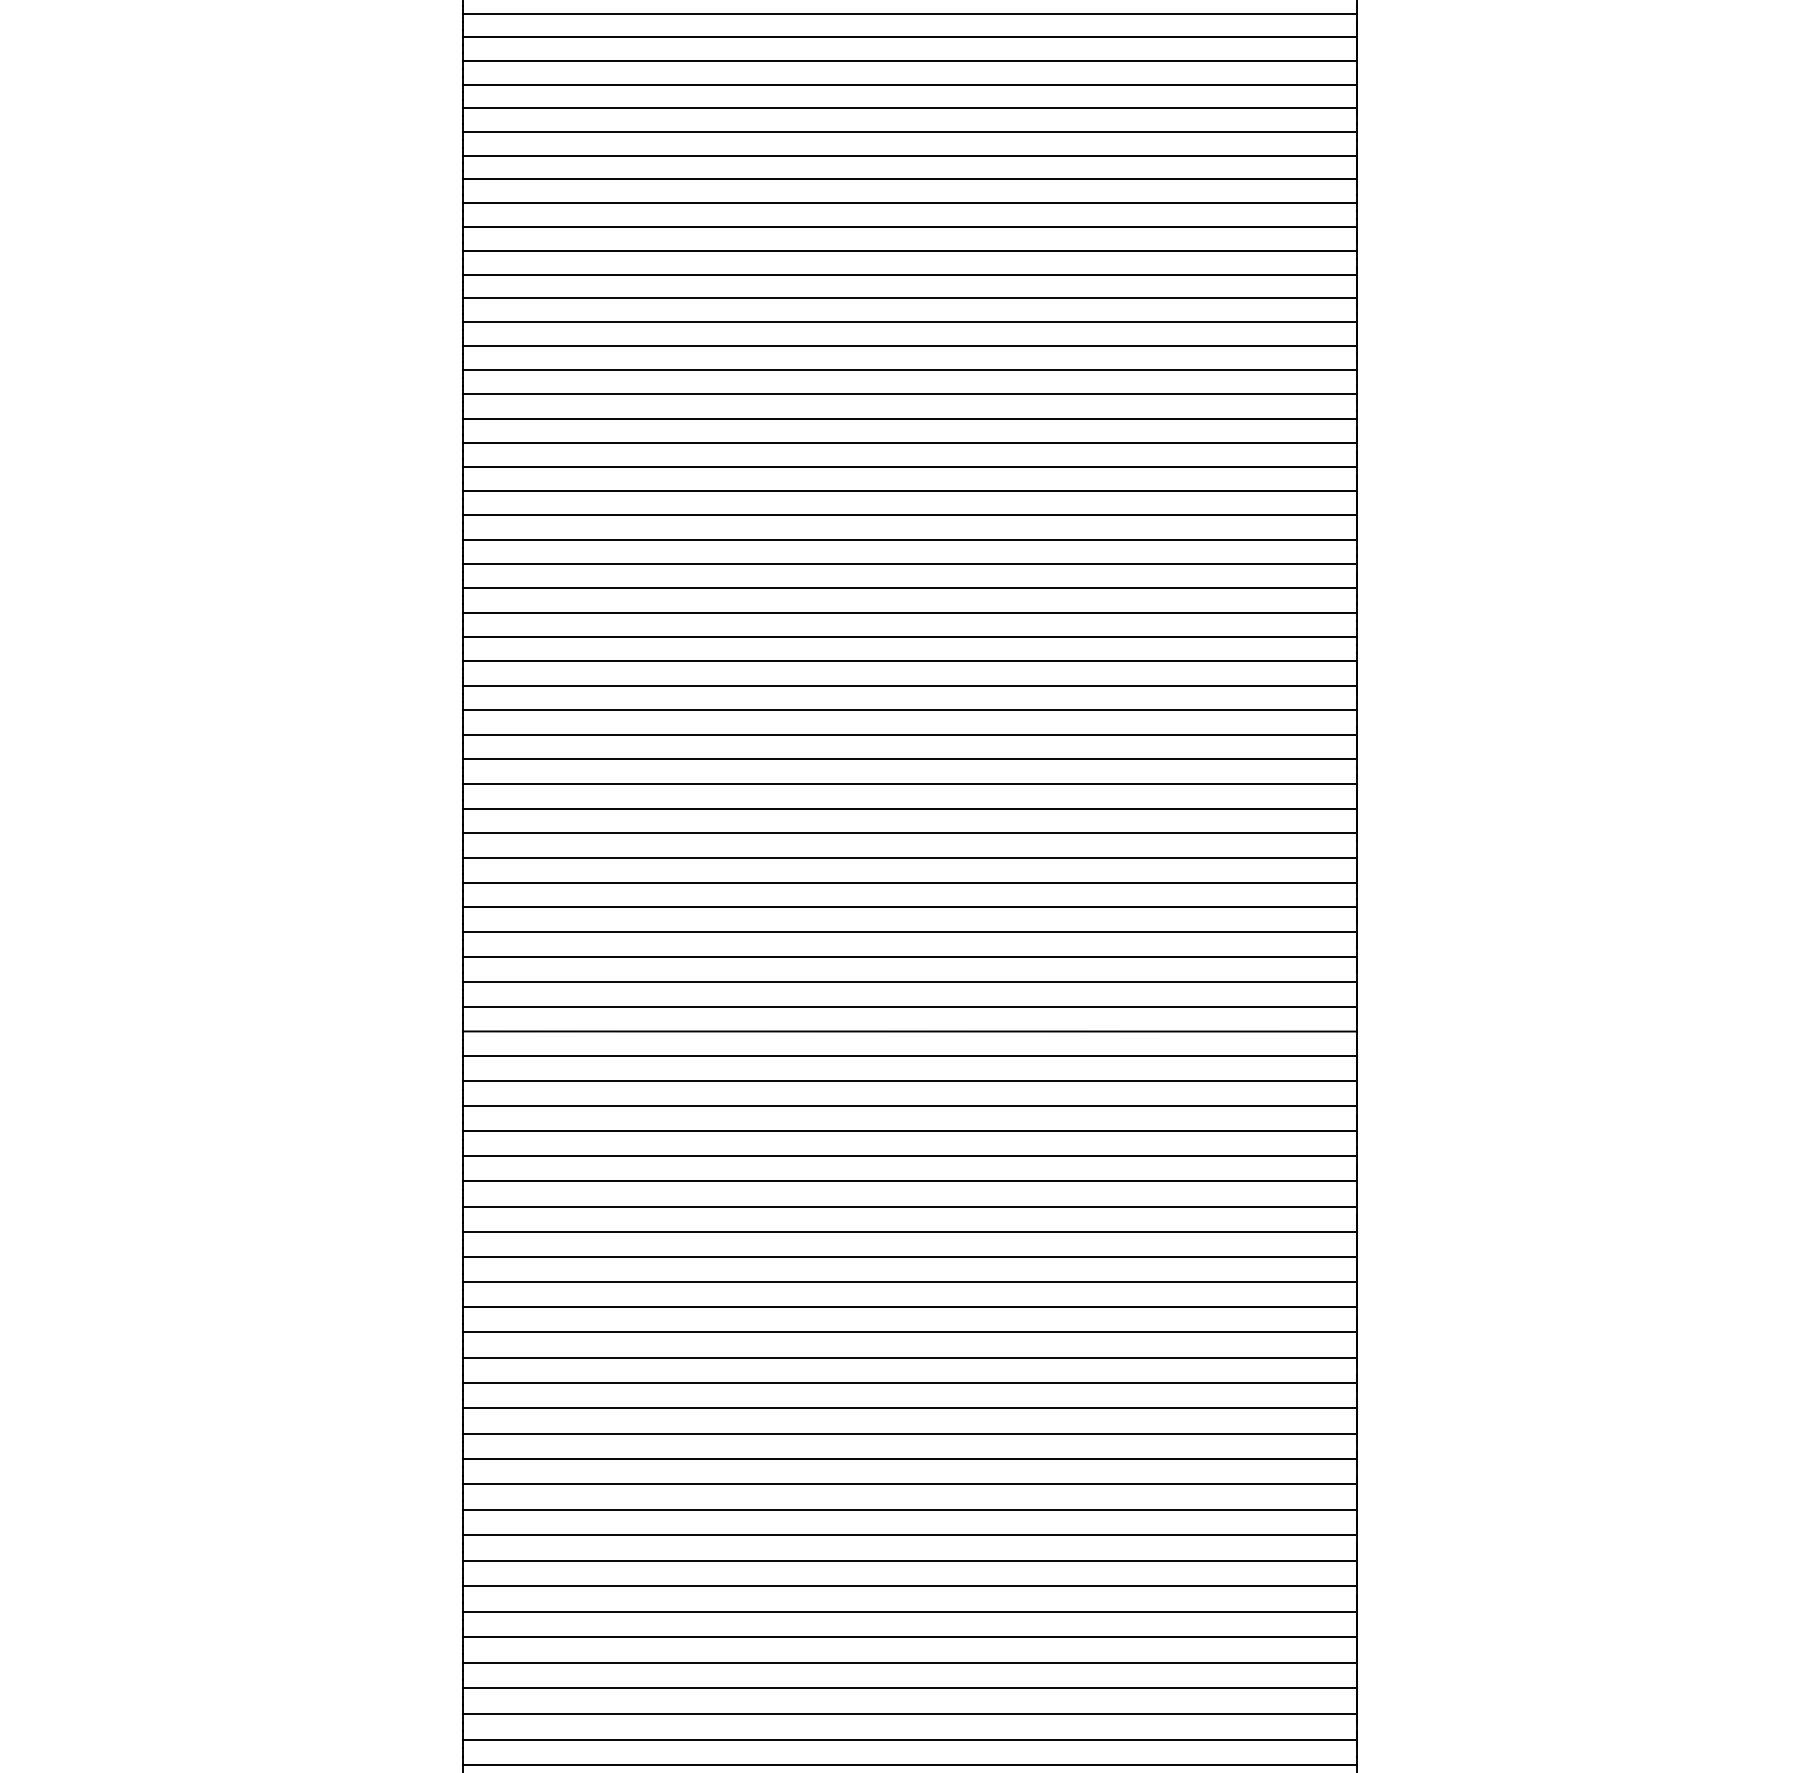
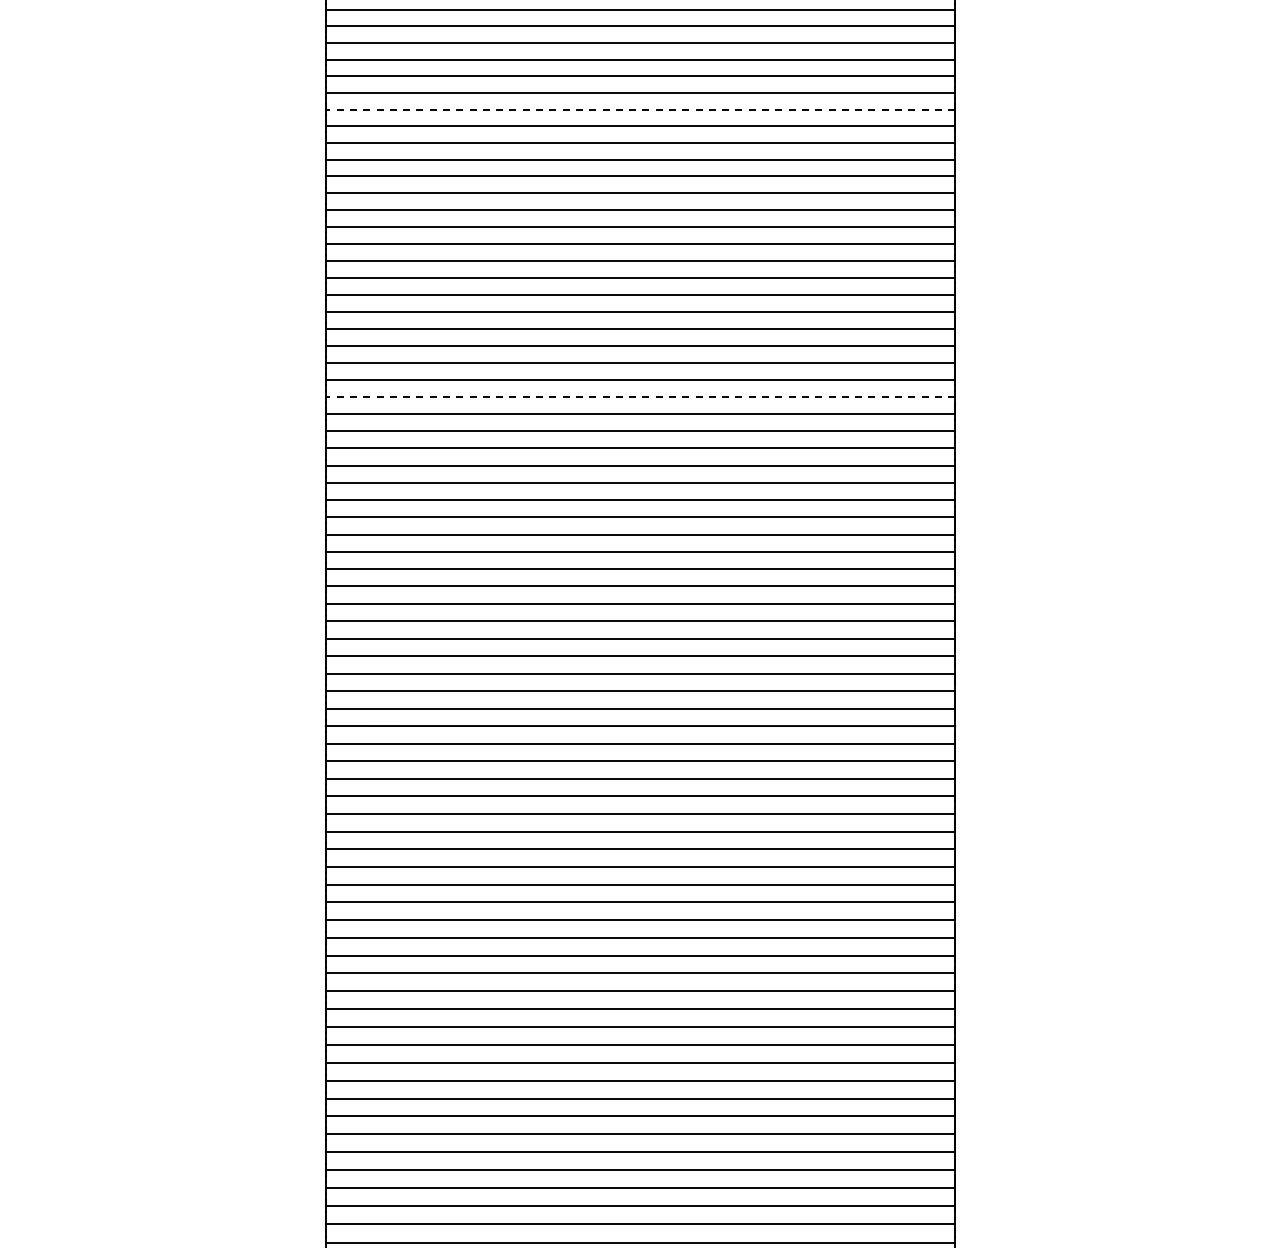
line: (910, 155) -> (640, 109), solid -> dashed
line: (910, 563) -> (640, 396), solid -> dashed

